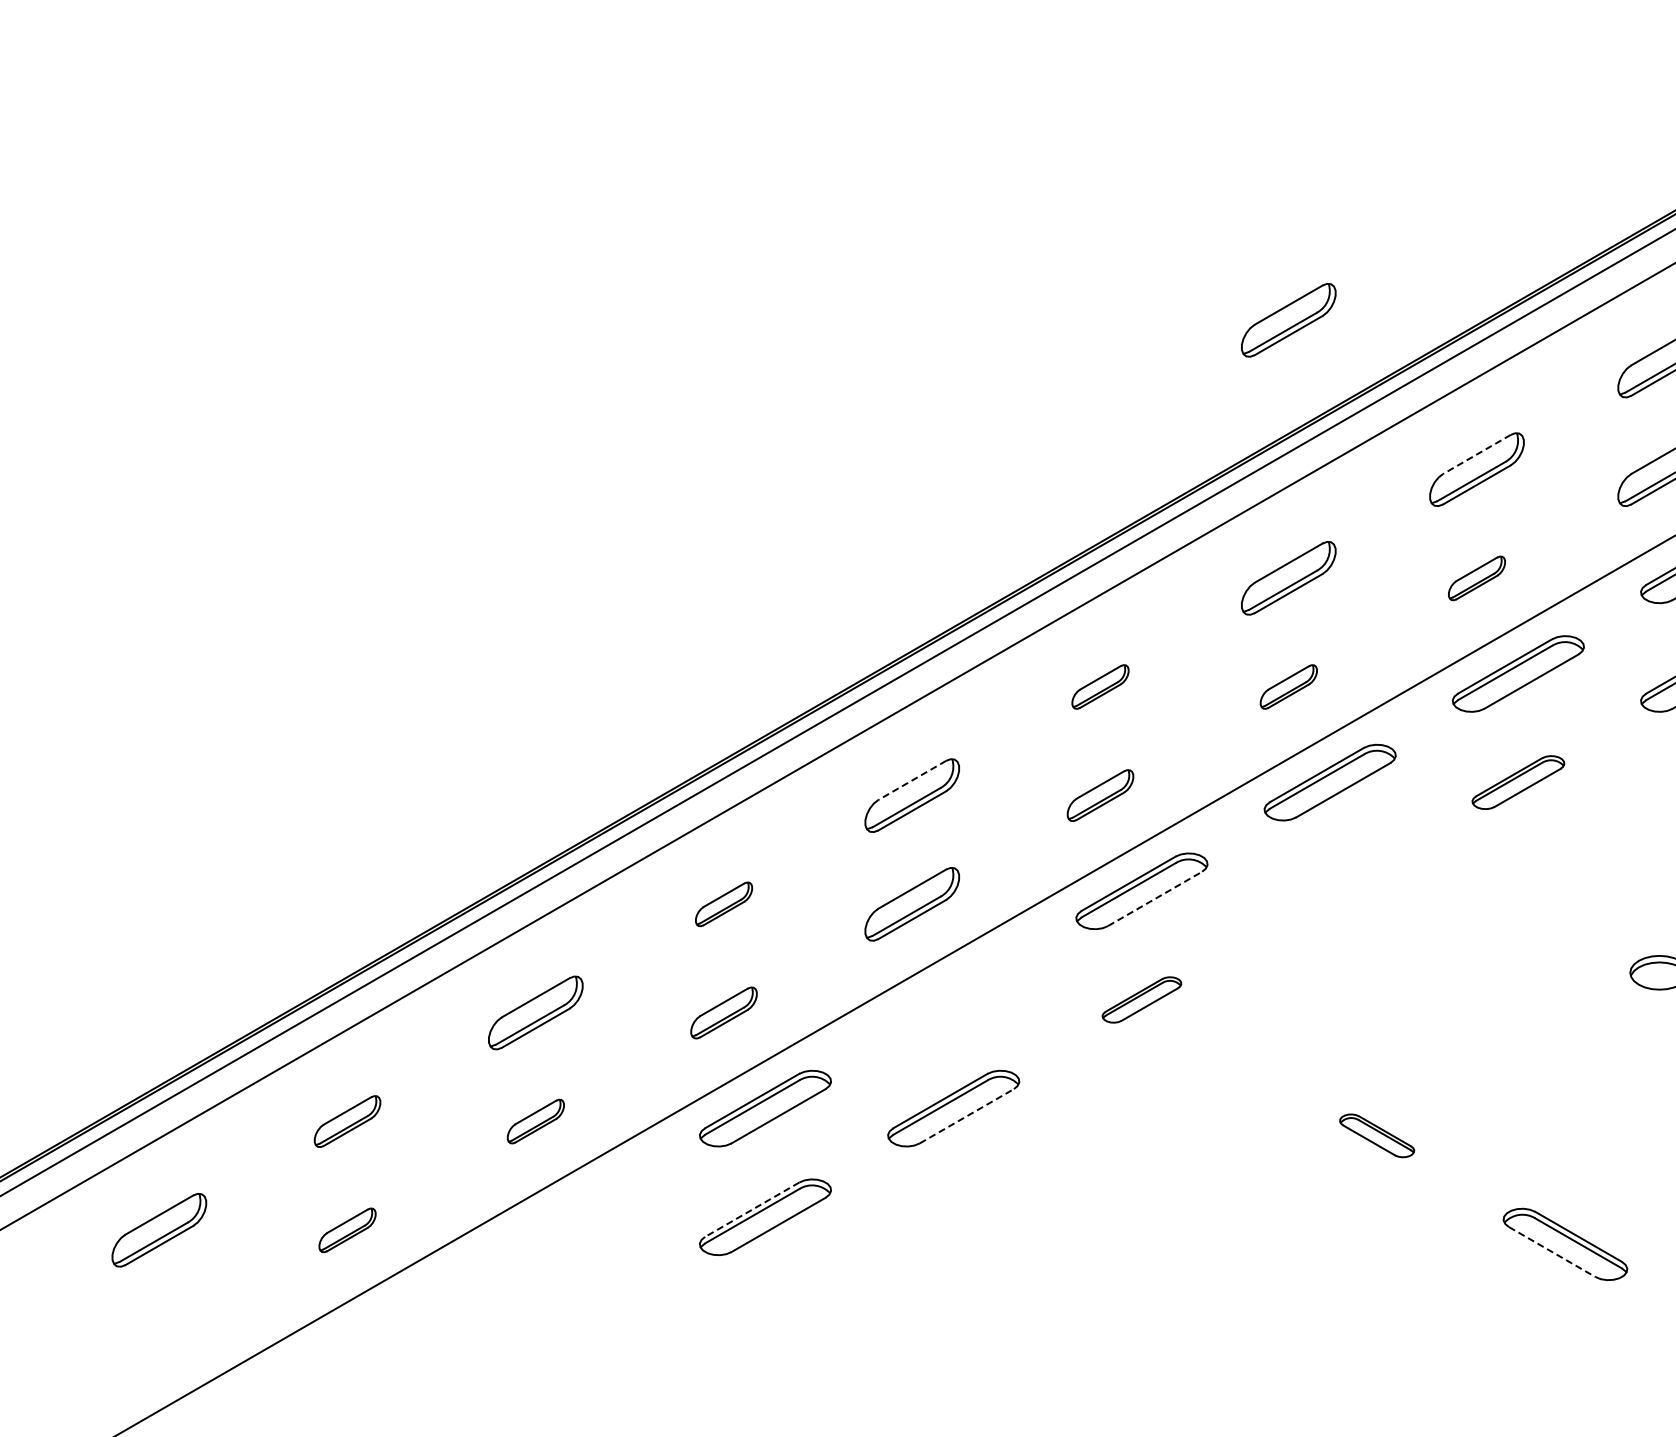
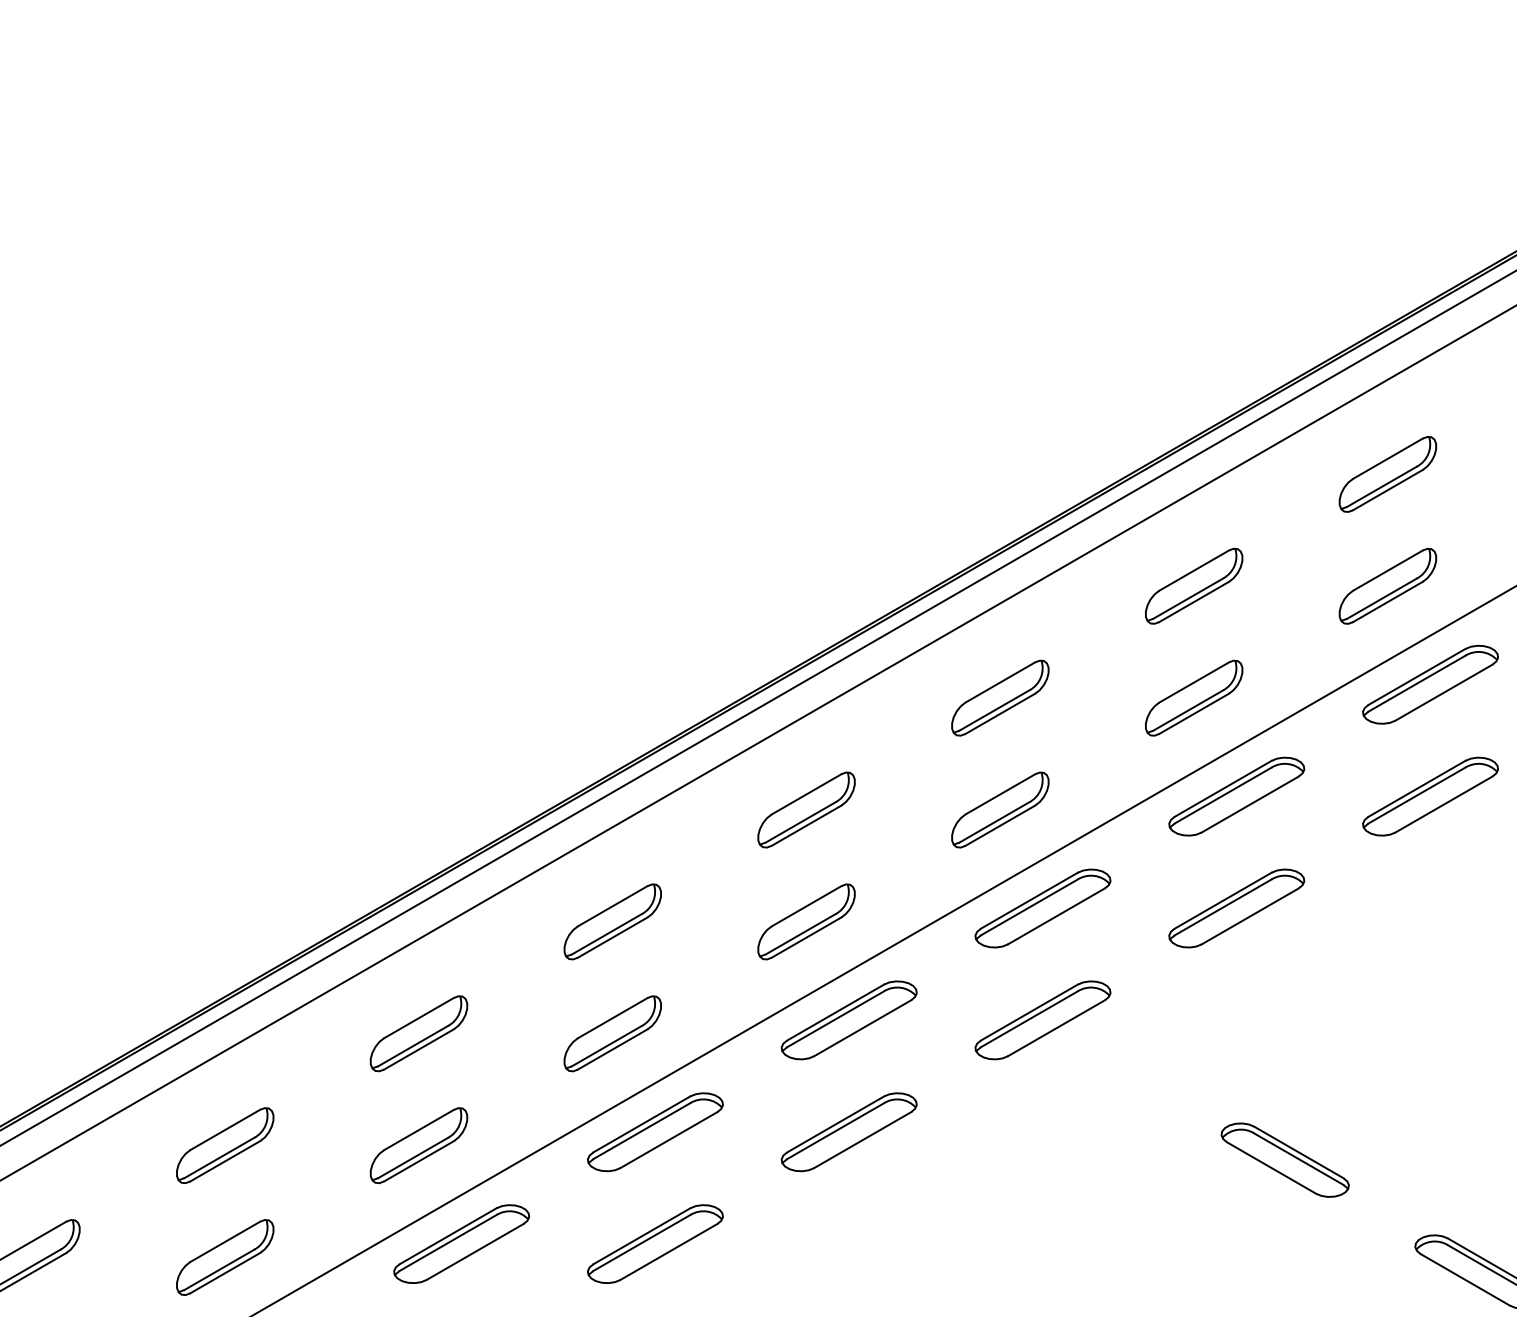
part: (1288, 320) -> (1193, 320), removed
line: (1476, 454) -> (1387, 458), dashed -> solid
part: (1476, 578) -> (1387, 586), size x1.67
part: (1100, 686) -> (1000, 697), size x1.67
part: (1288, 686) -> (1193, 697), size x1.67
line: (911, 780) -> (805, 794), dashed -> solid
part: (1518, 782) -> (1430, 796), size x1.43
part: (1100, 795) -> (1000, 809), size x1.43
part: (1329, 891) -> (1236, 908), added
line: (1155, 898) -> (1056, 915), dashed -> solid
part: (723, 904) -> (612, 922), size x1.67
part: (953, 999) -> (848, 1019), added
part: (1141, 999) -> (1042, 1019), size x1.67
part: (723, 1012) -> (612, 1033), size x1.43
line: (967, 1115) -> (863, 1139), dashed -> solid
part: (347, 1121) -> (225, 1145), size x1.43
part: (535, 1121) -> (418, 1145), size x1.67
part: (1376, 1135) -> (1284, 1159), size x1.67
line: (751, 1209) -> (641, 1236), dashed -> solid
part: (576, 1217) -> (460, 1244), added
part: (347, 1230) -> (225, 1257), size x1.67
line: (1552, 1252) -> (1465, 1280), dashed -> solid

